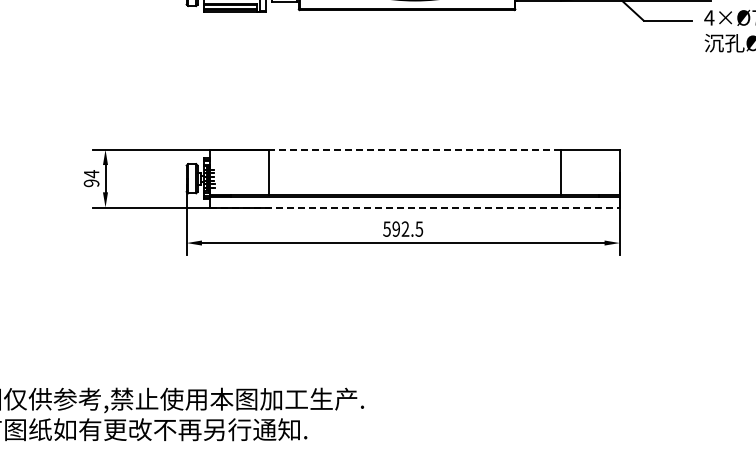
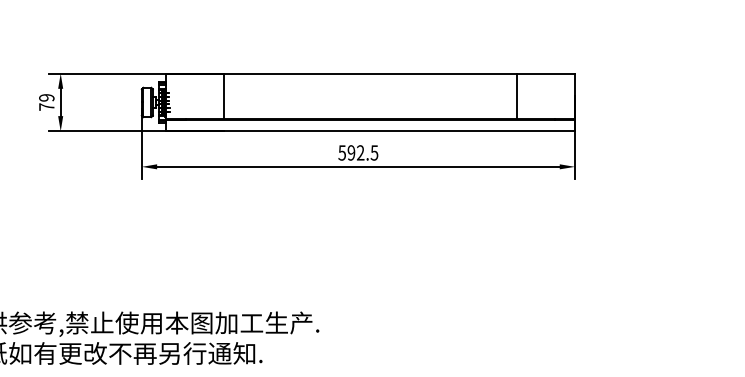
line: (414, 149) -> (369, 73), dashed -> solid
text: (91, 178) -> (46, 102), 94 -> 79
line: (415, 207) -> (370, 131), dashed -> solid

